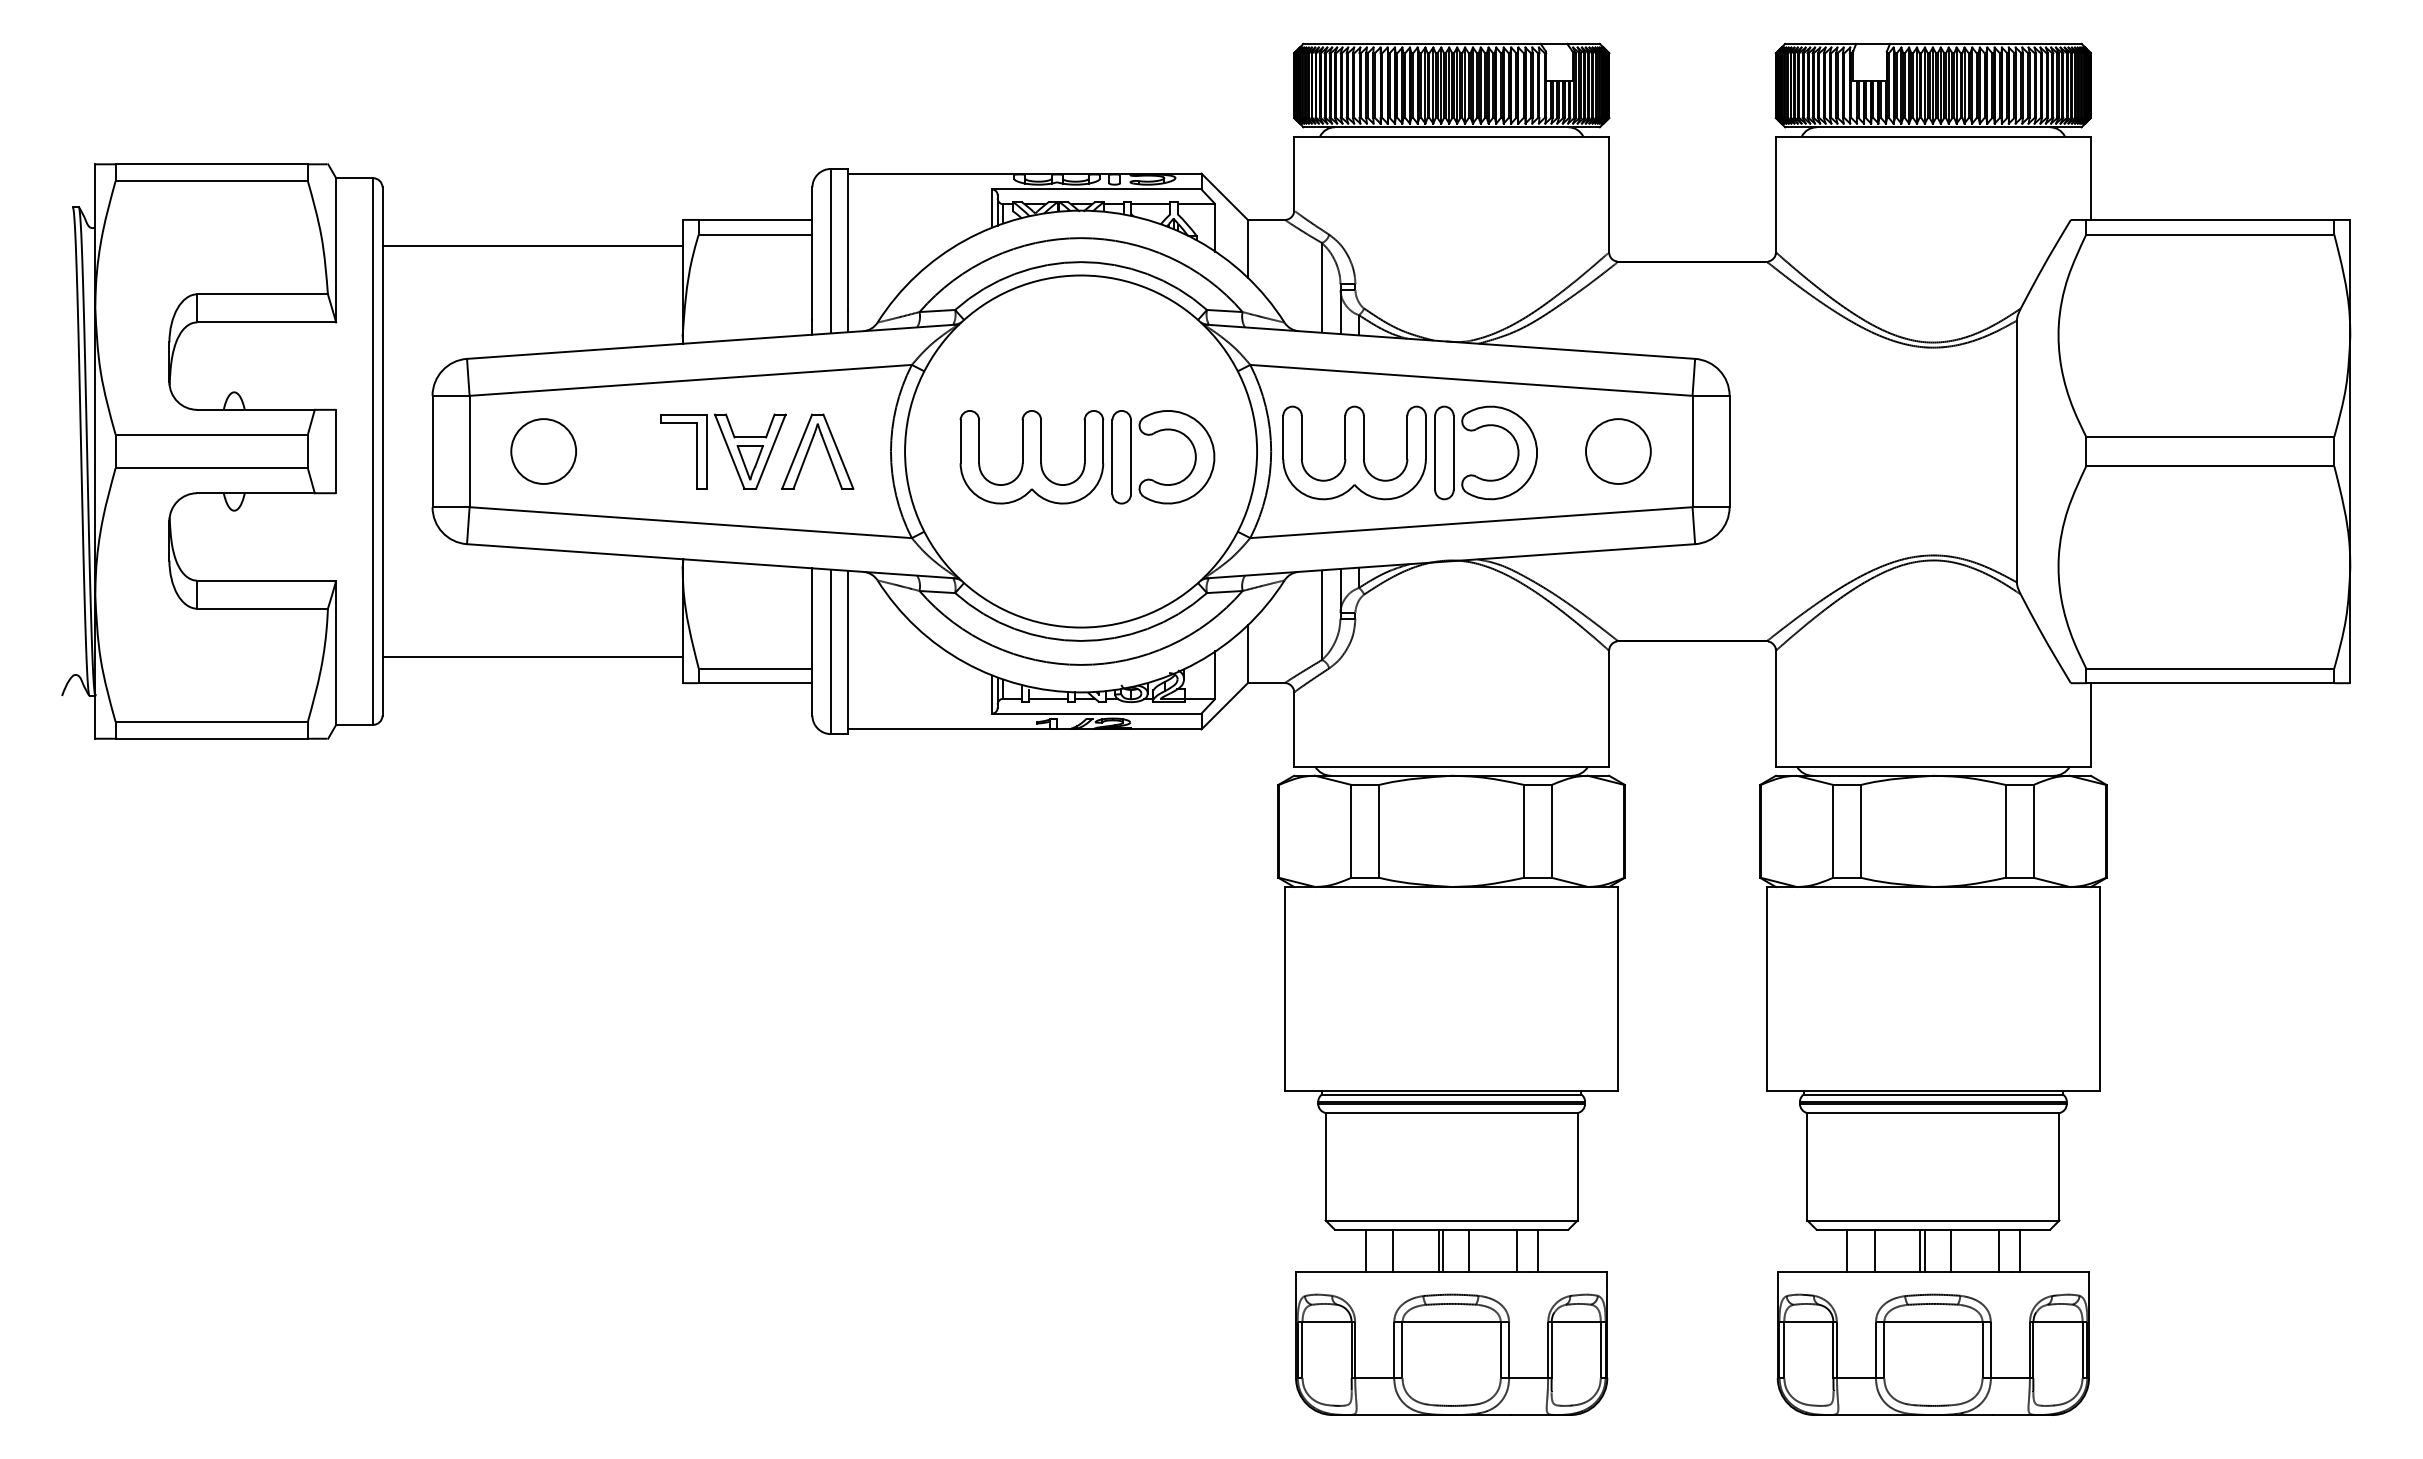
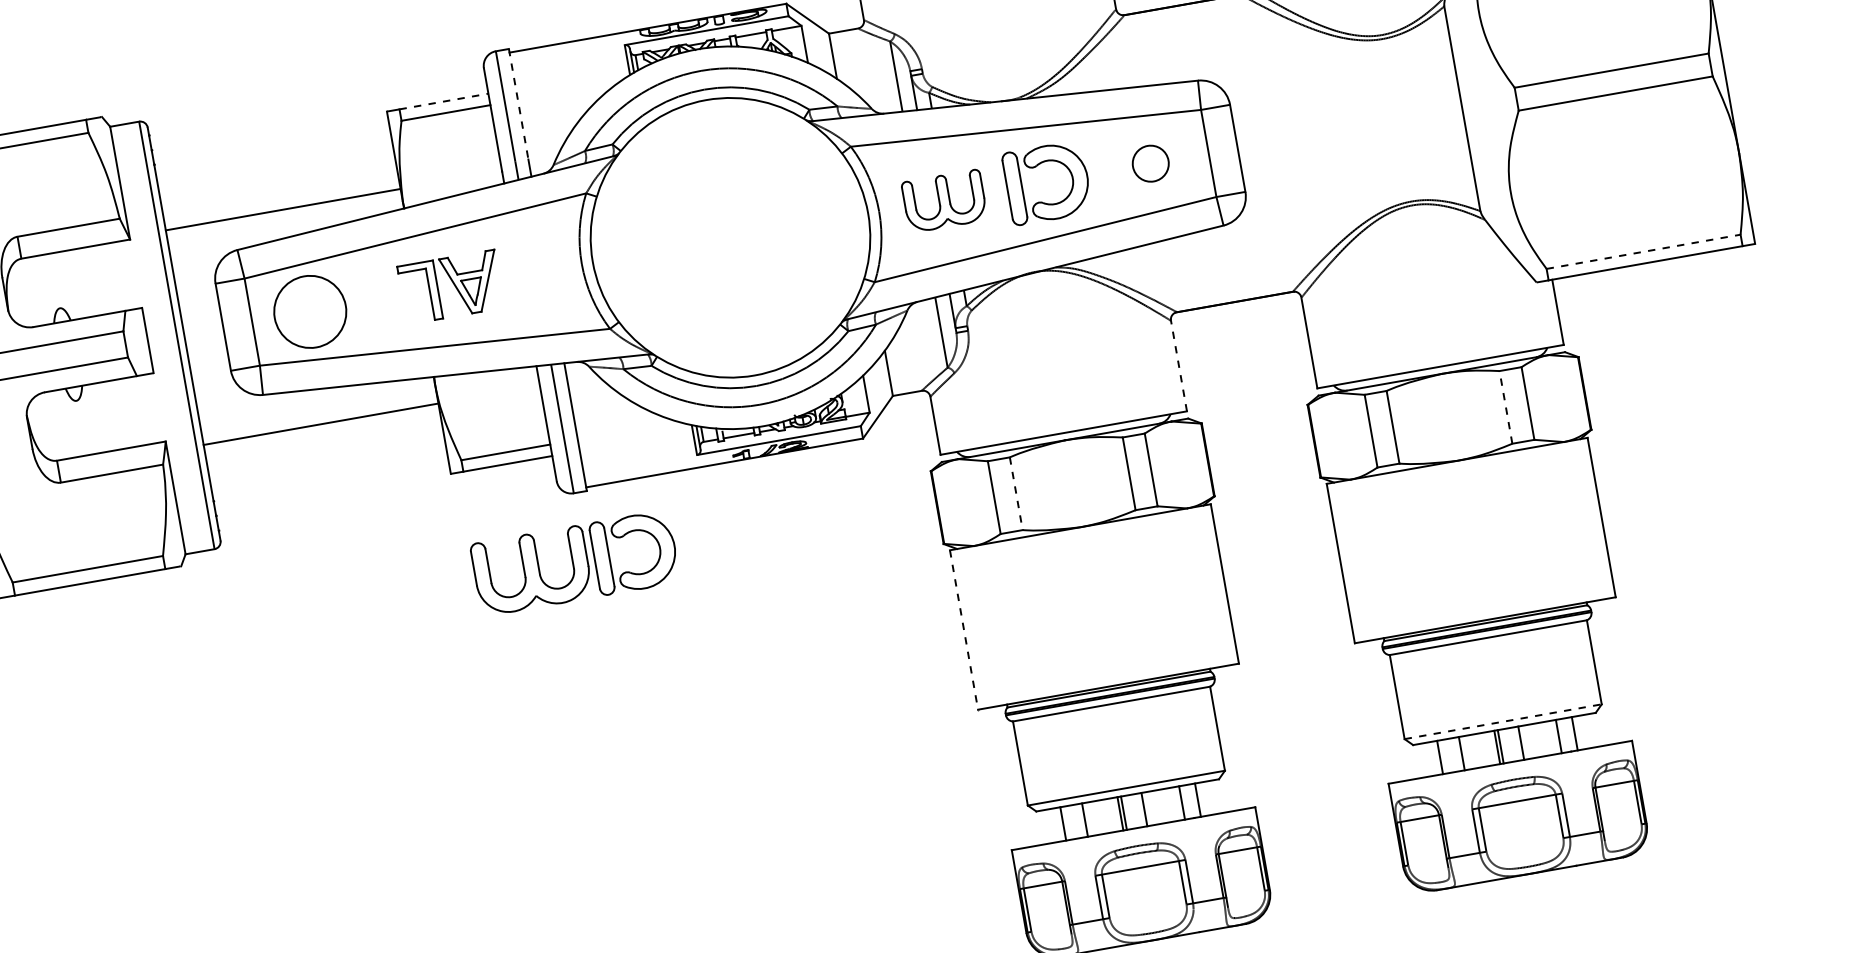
line: (755, 219) -> (443, 101), solid -> dashed
line: (847, 239) -> (518, 104), solid -> dashed
line: (532, 245) -> (283, 209), moved
part: (810, 447) -> (518, 271), removed
circle: (543, 451) -> (310, 311), size x1.4
circle: (1618, 451) -> (1150, 163), size x0.7
part: (1354, 452) -> (944, 200), size x0.7
part: (1087, 457) -> (575, 563), moved
line: (532, 657) -> (321, 424), moved
line: (2210, 668) -> (1643, 251), solid -> dashed
line: (1609, 707) -> (1179, 365), solid -> dashed
line: (2005, 830) -> (1505, 406), solid -> dashed
line: (1379, 831) -> (1016, 493), solid -> dashed
line: (1284, 988) -> (963, 629), solid -> dashed
line: (1933, 1220) -> (1503, 721), solid -> dashed

